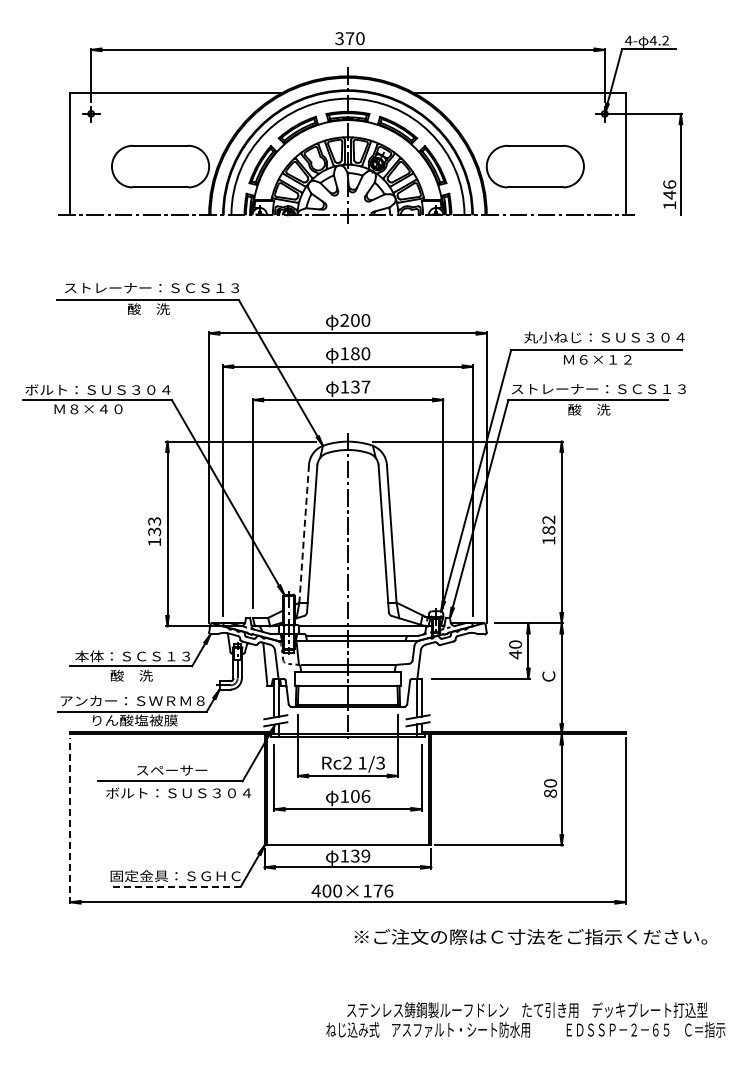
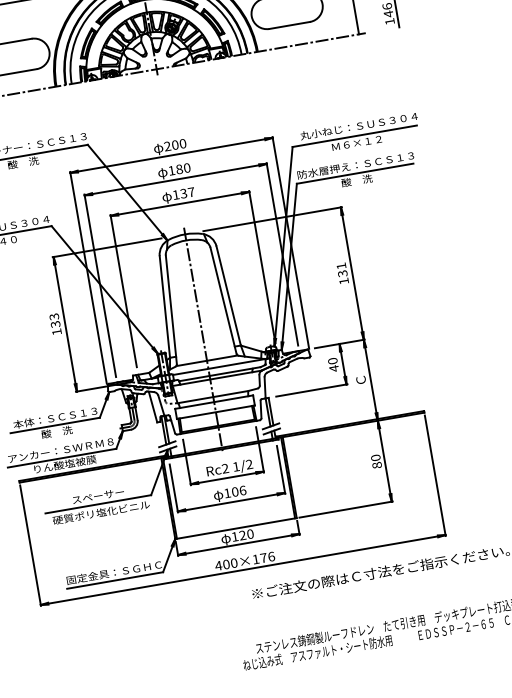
text: (598, 388) -> (361, 164), ストレーナー：ＳＣＳ１３ -> 防水層押え：ＳＣＳ１３
text: (548, 524) -> (341, 269), 182 -> 131
line: (304, 534) -> (165, 307), dashed -> solid
line: (348, 615) -> (207, 360), added
text: (380, 763) -> (249, 464), 1/3 -> 1/2
text: (178, 792) -> (105, 511), ボルト：ＳＵＳ３０４ -> 硬質ポリ塩化ビニル
line: (70, 820) -> (30, 545), dashed -> solid
text: (360, 855) -> (246, 534), 139 -> 120
line: (174, 886) -> (114, 580), dashed -> solid

